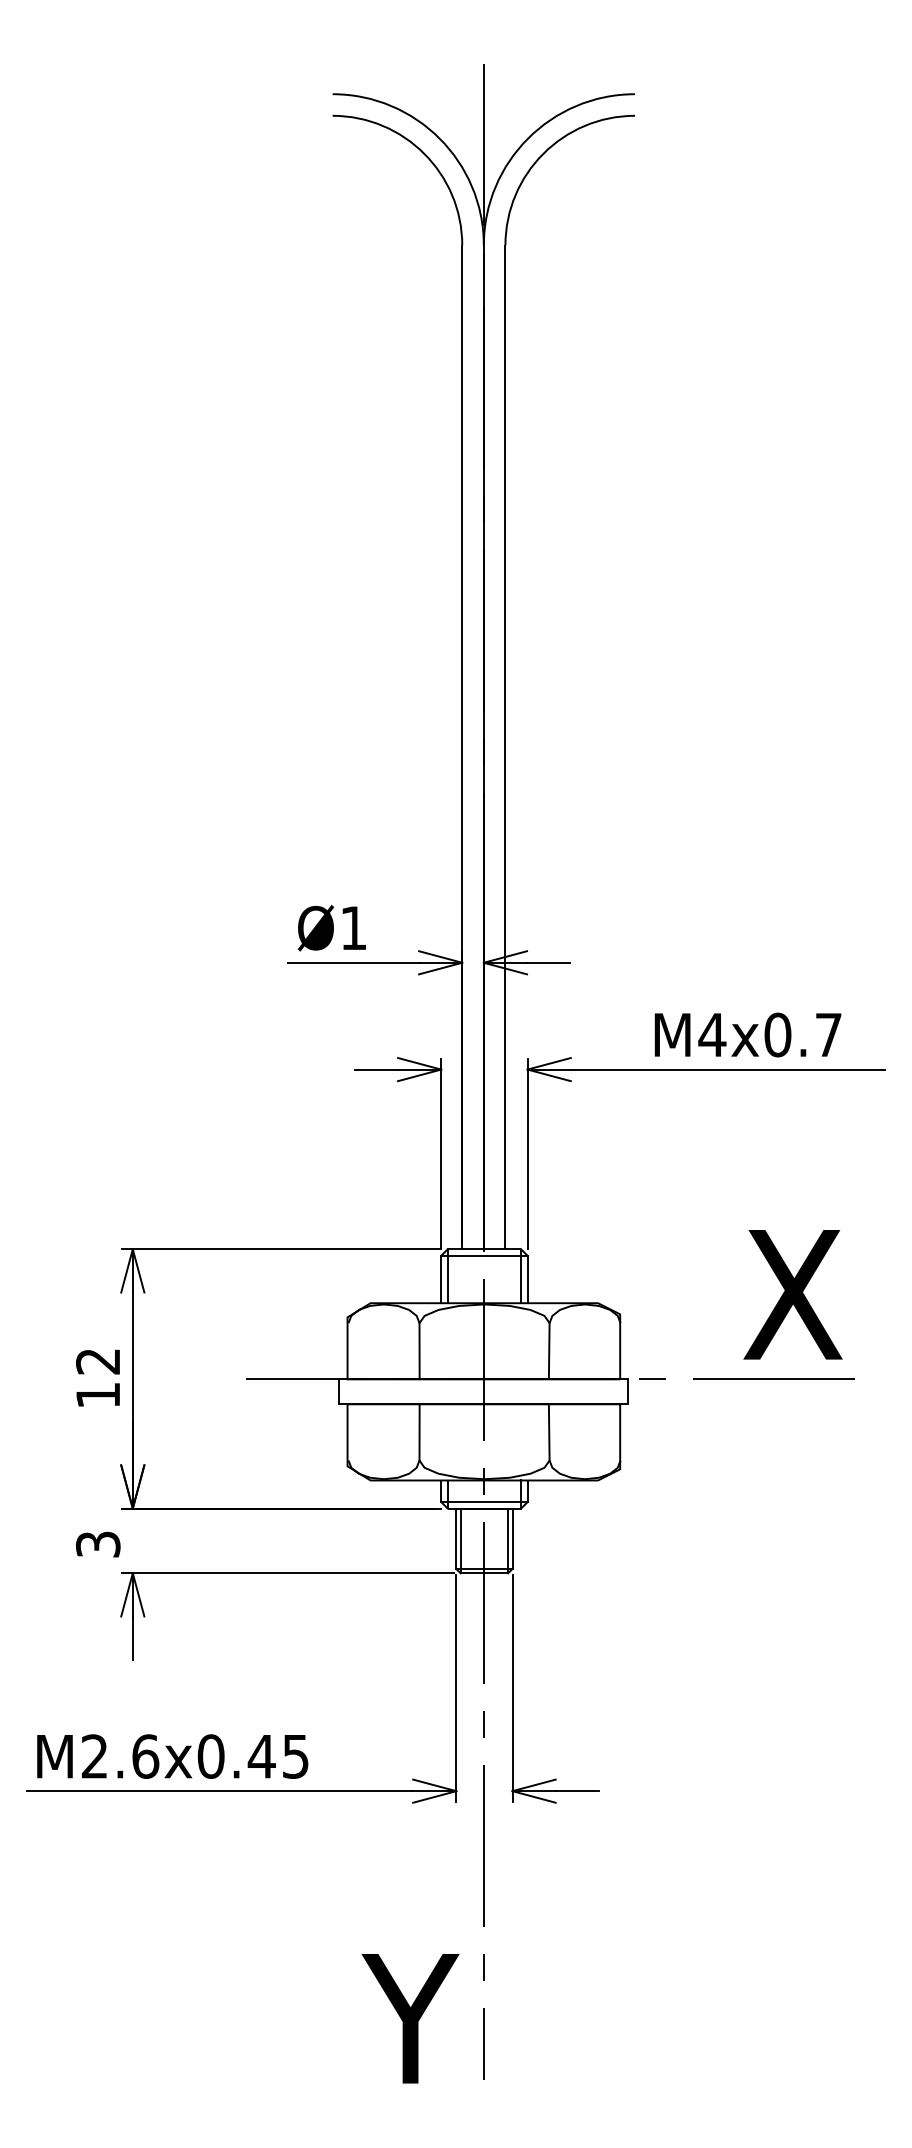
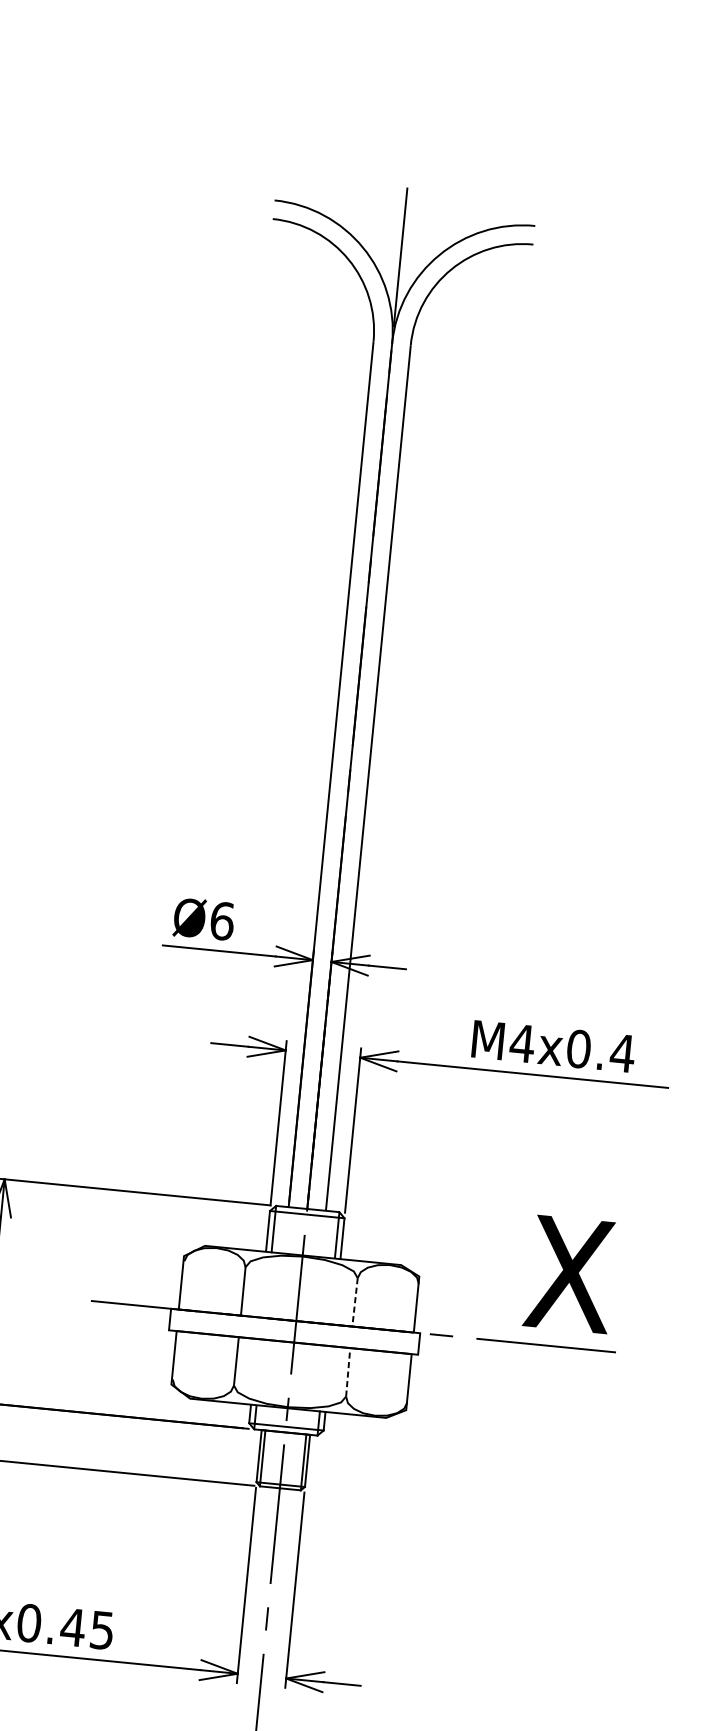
text: (353, 927) -> (222, 920), Ø1 -> Ø6
text: (828, 1034) -> (622, 1052), M4x0.7 -> M4x0.4
line: (549, 1351) -> (355, 1302), solid -> dashed
line: (549, 1432) -> (348, 1372), solid -> dashed

